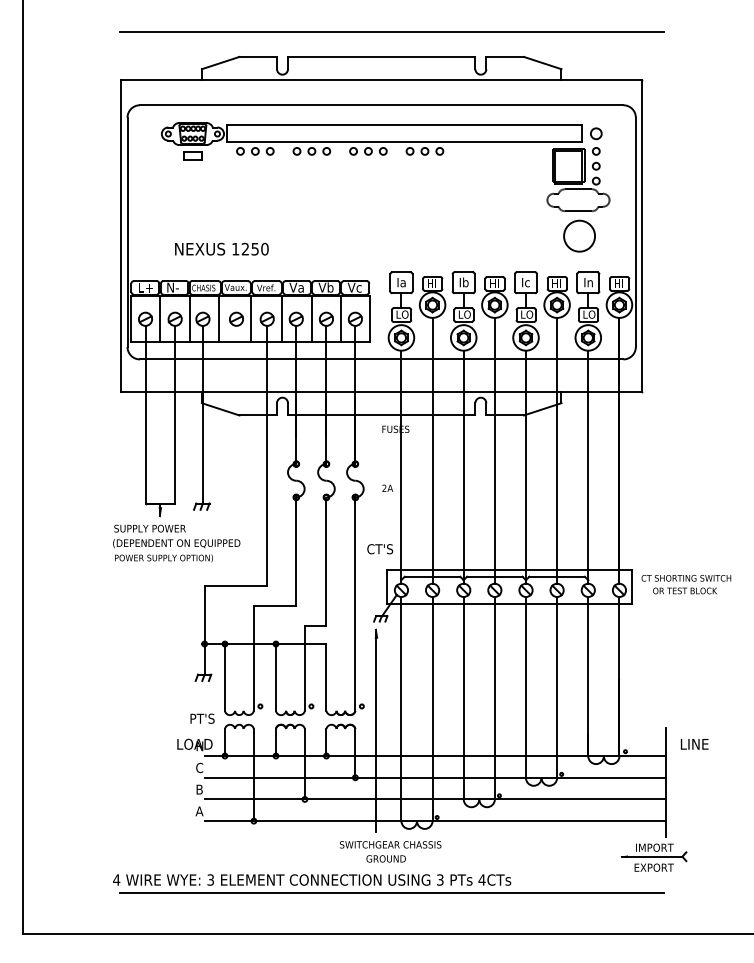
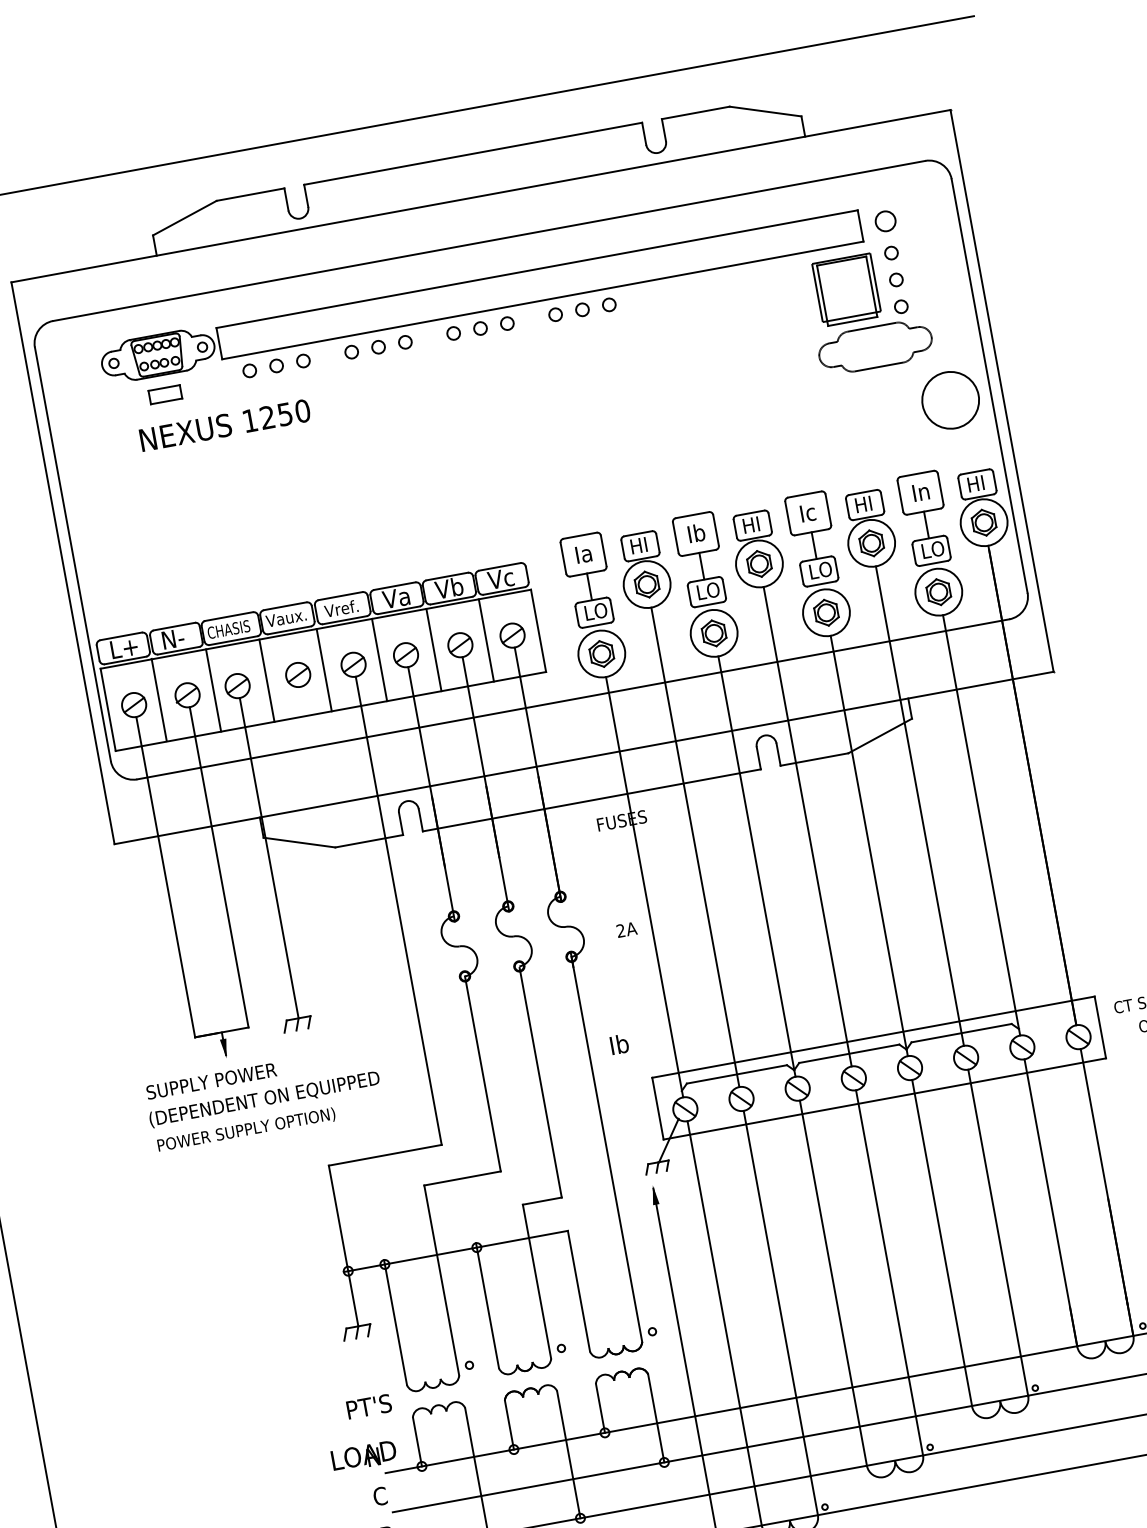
circle: (579, 235) -> (950, 399), moved
text: (221, 248) -> (224, 424), moved
text: (380, 548) -> (633, 1040), CT'S -> Ib

